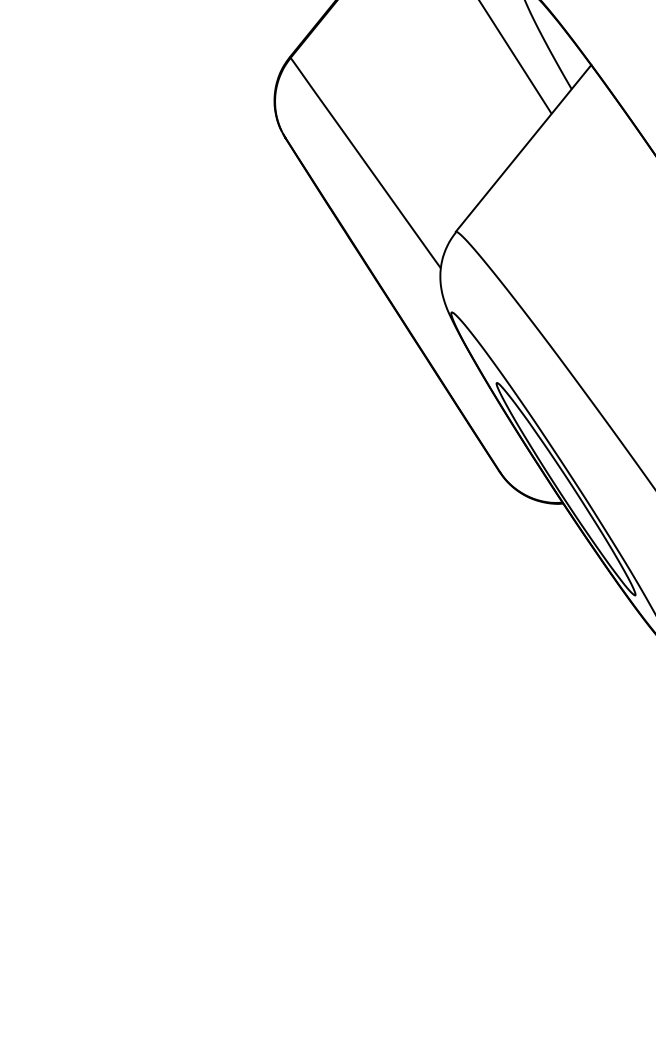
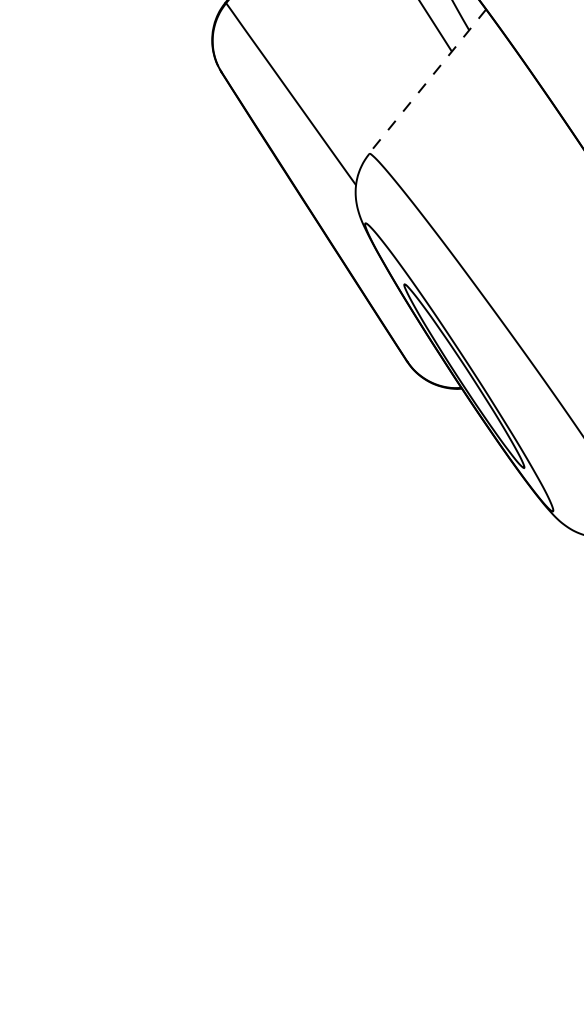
line: (523, 148) -> (427, 81), solid -> dashed

